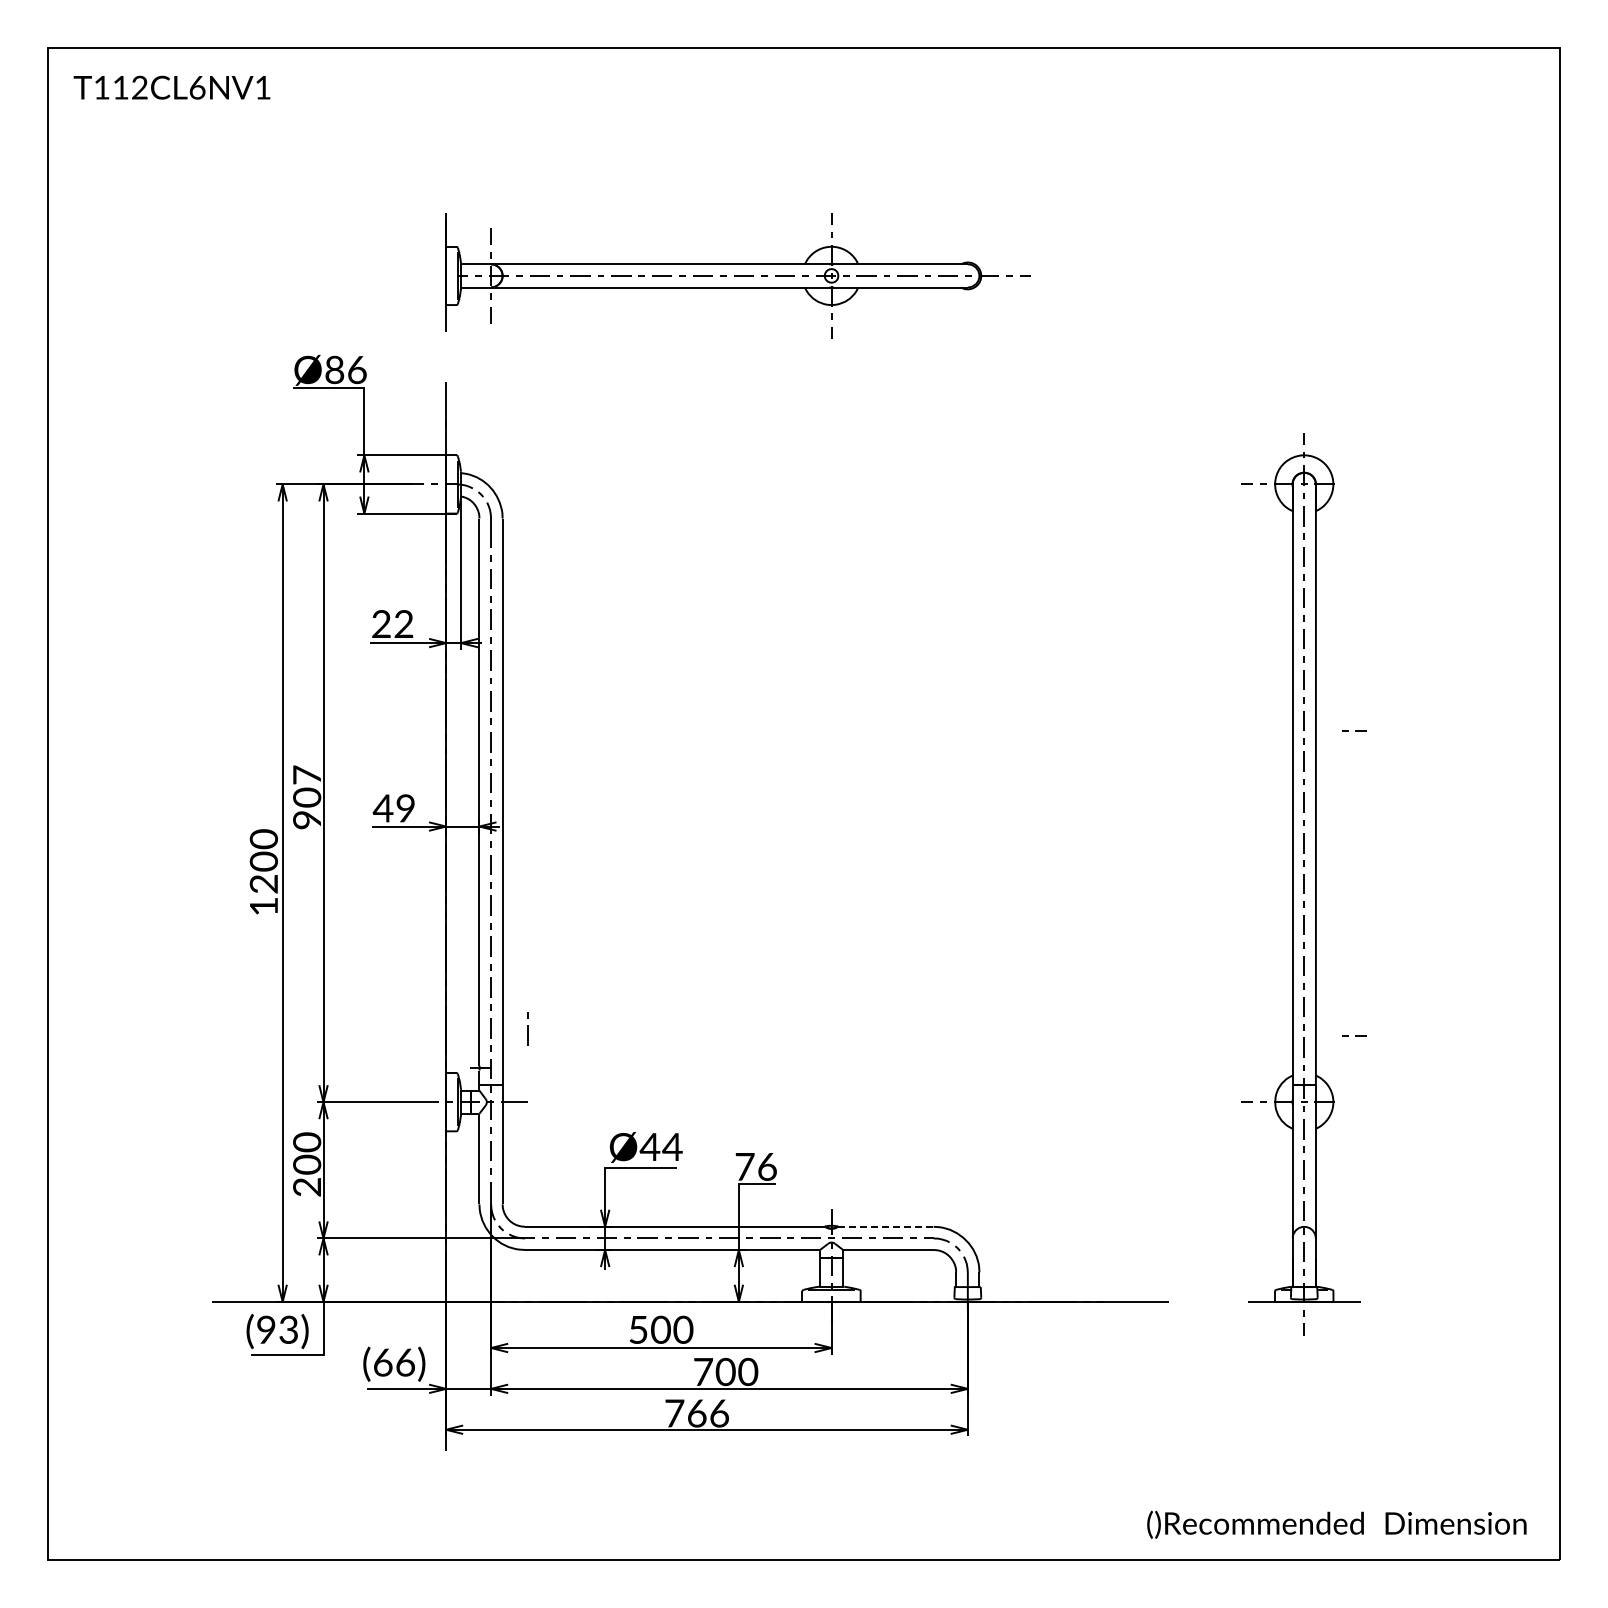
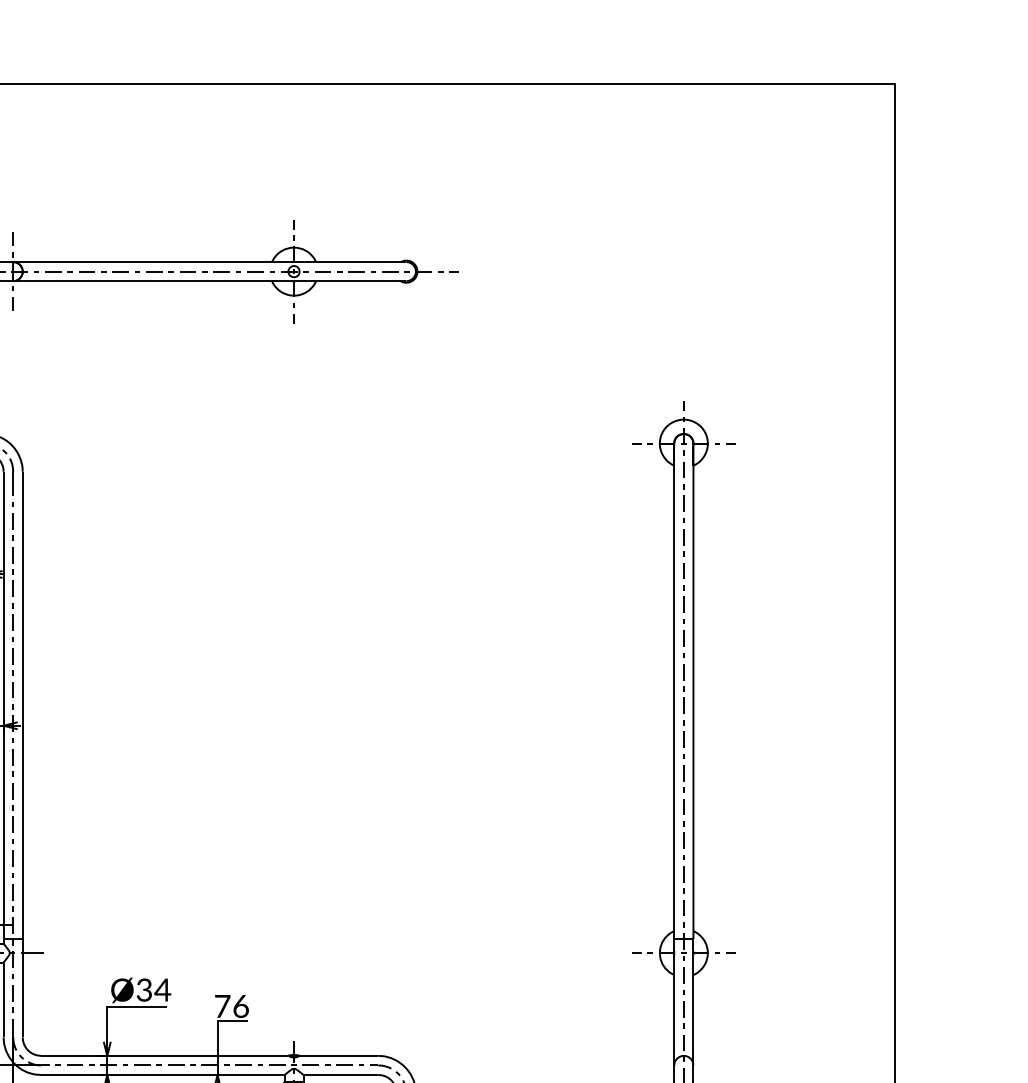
line: (1355, 730) -> (726, 442), moved
line: (527, 1028) -> (43, 892), removed
line: (1355, 1035) -> (726, 952), moved
text: (649, 1147) -> (143, 990), Ø44 -> Ø34
line: (886, 1226) -> (339, 1055), dashed -> solid

